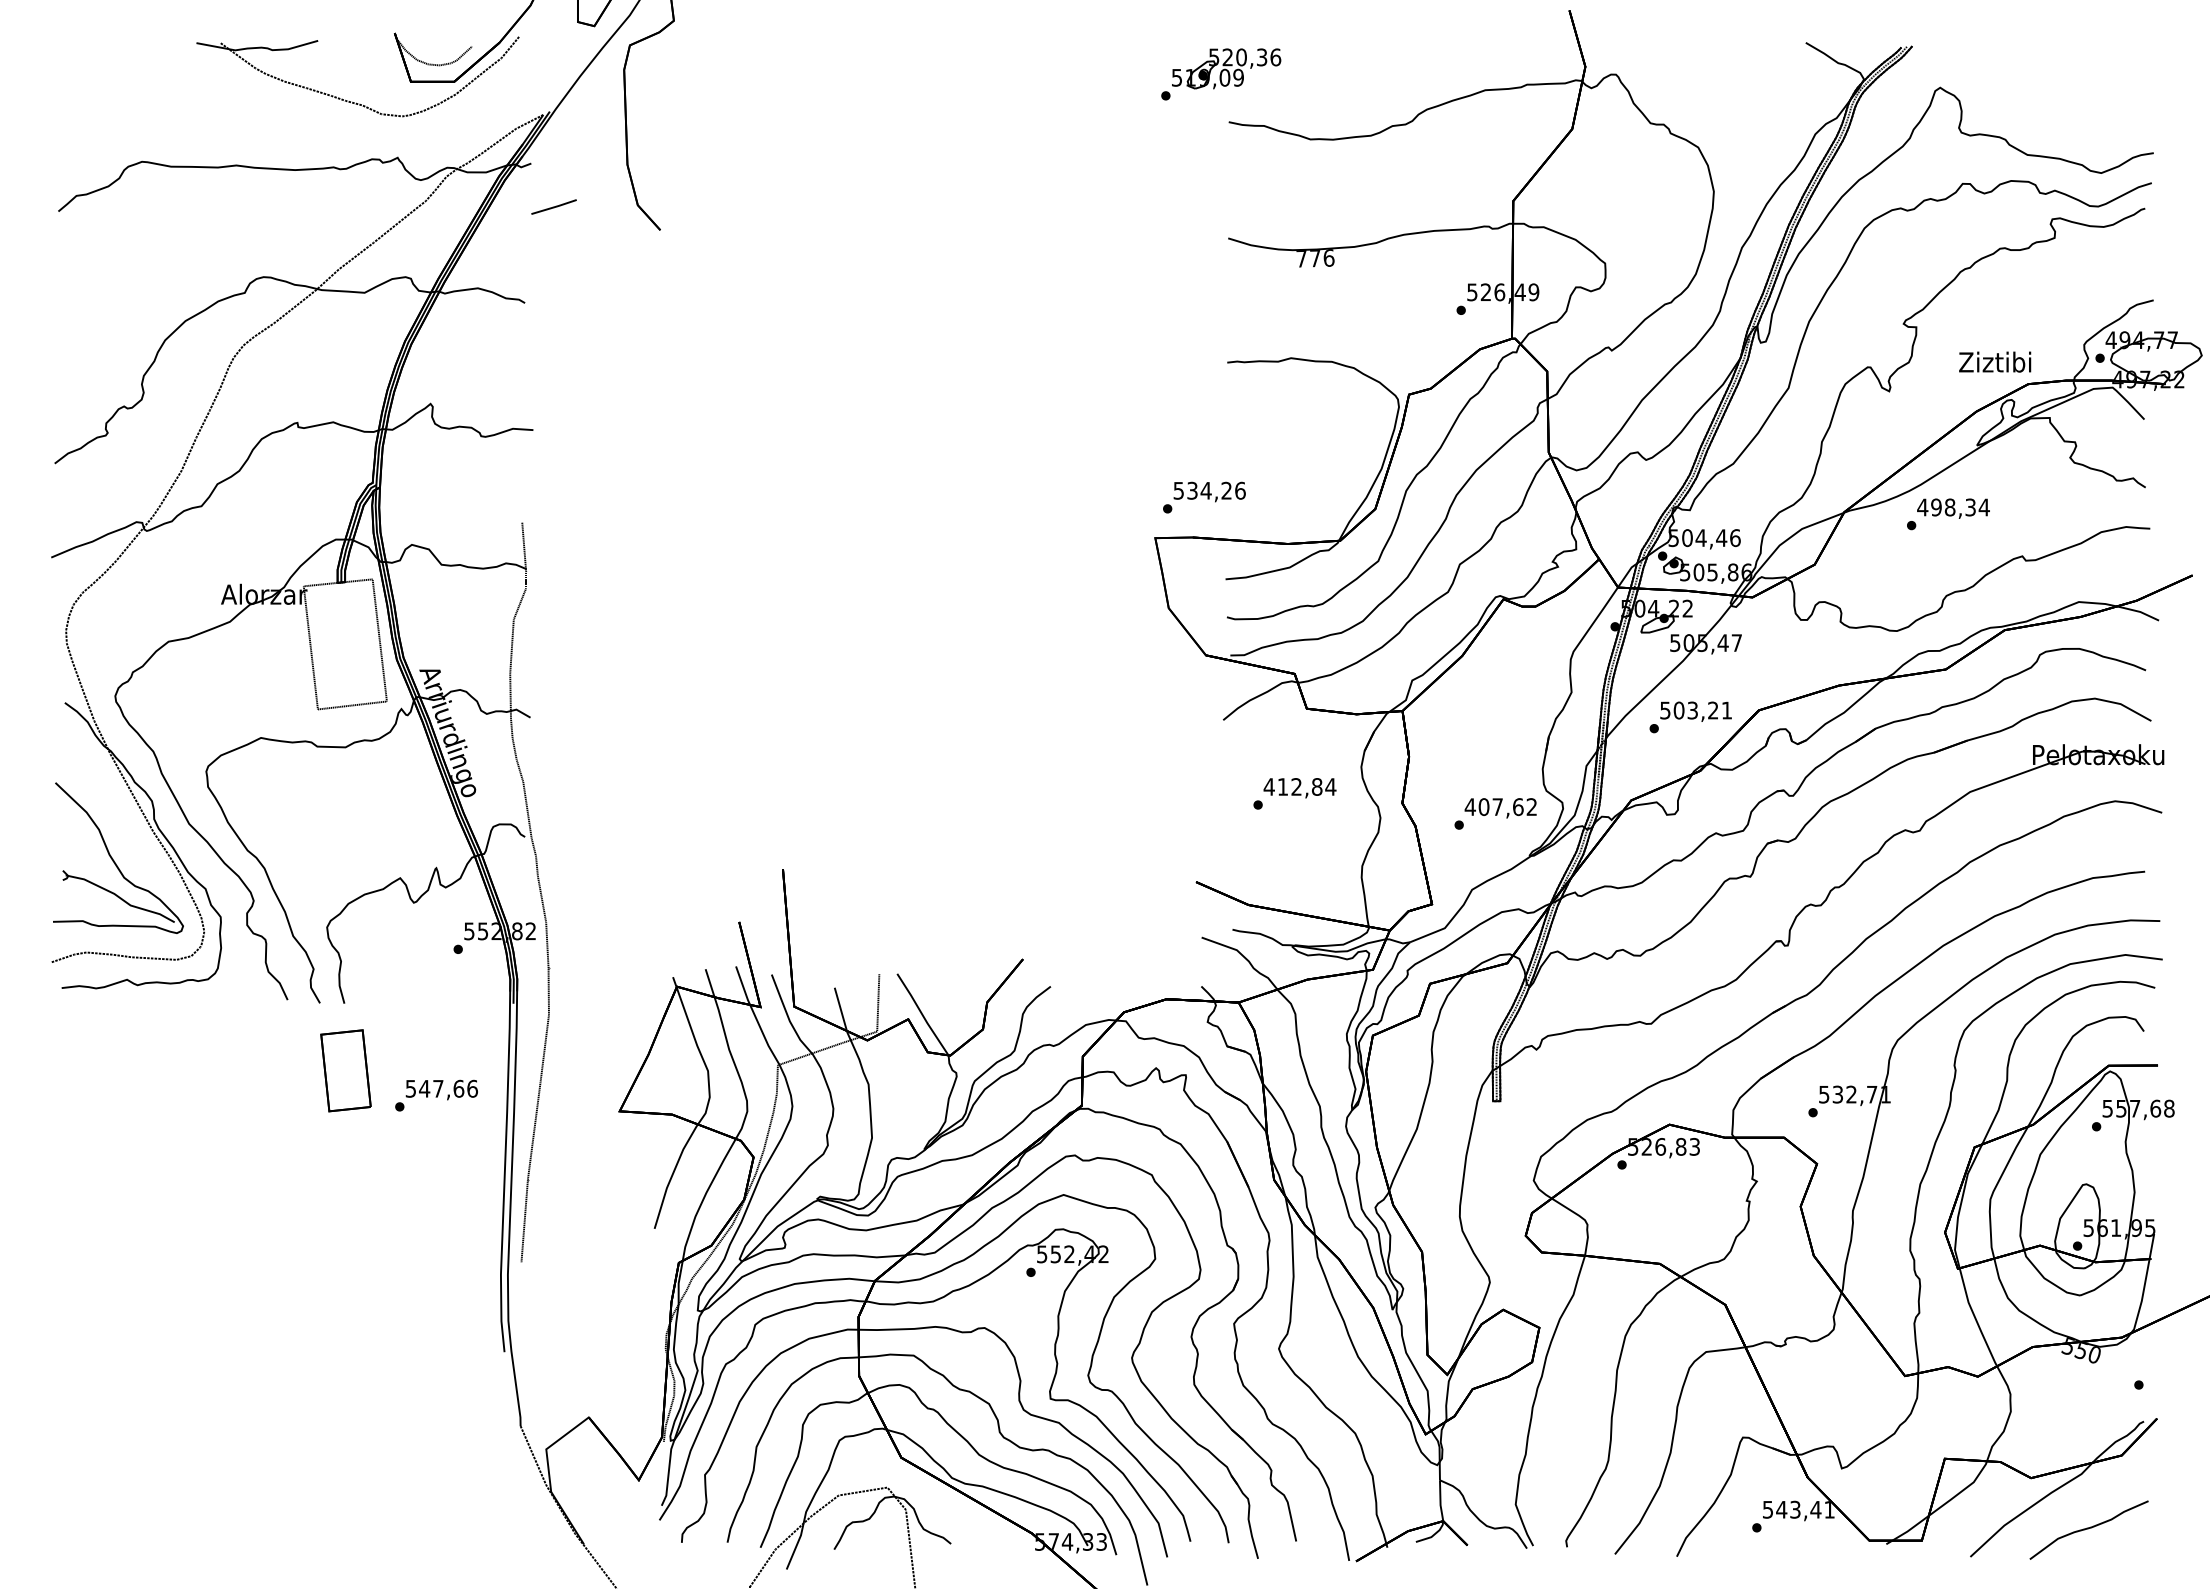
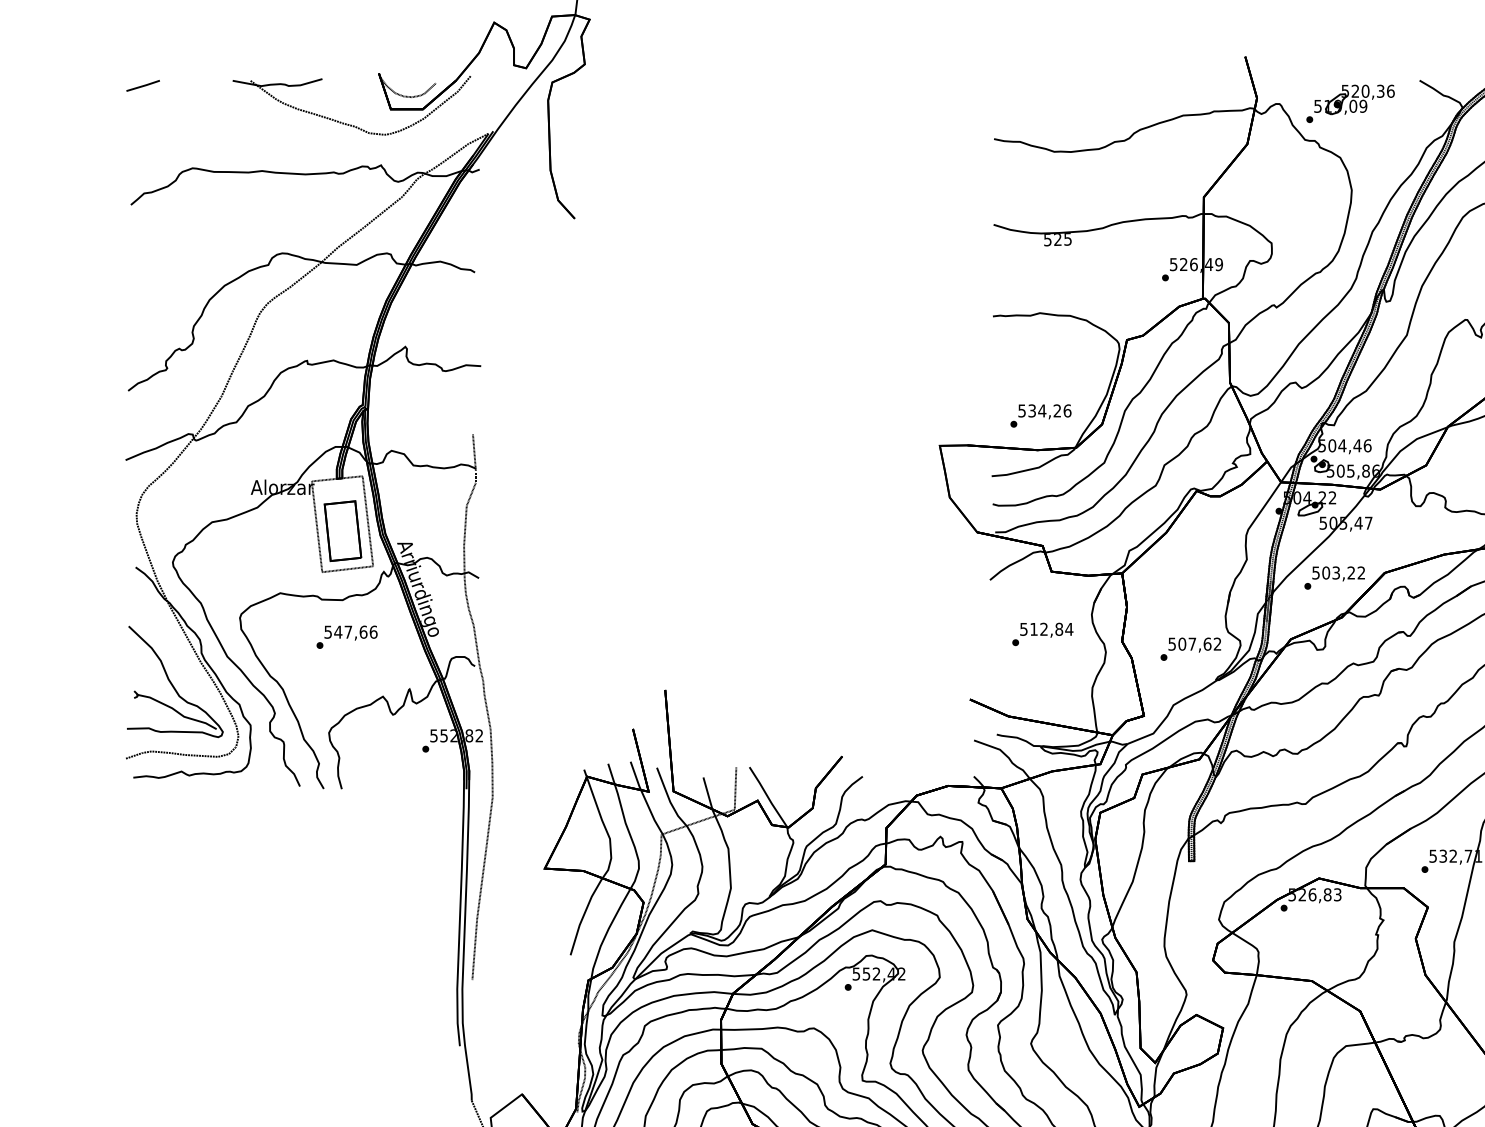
part: (1221, 74) -> (1350, 103), moved
line: (553, 206) -> (142, 85), moved
text: (1315, 258) -> (1058, 239), 776 -> 525
text: (1204, 497) -> (1041, 415), moved
text: (1726, 710) -> (1361, 572), 503,21 -> 503,22
text: (1268, 786) -> (1023, 629), 412,84 -> 512,84
text: (1469, 807) -> (1171, 644), 407,62 -> 507,62
part: (345, 1070) -> (342, 530), moved
text: (436, 1095) -> (347, 637), moved

